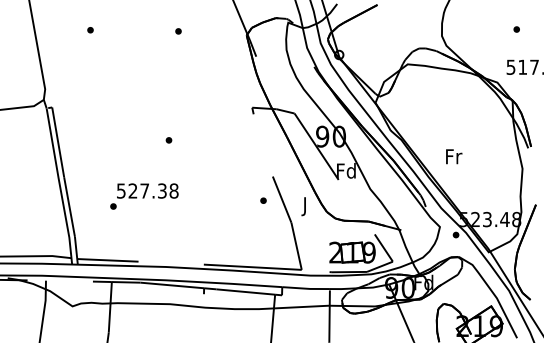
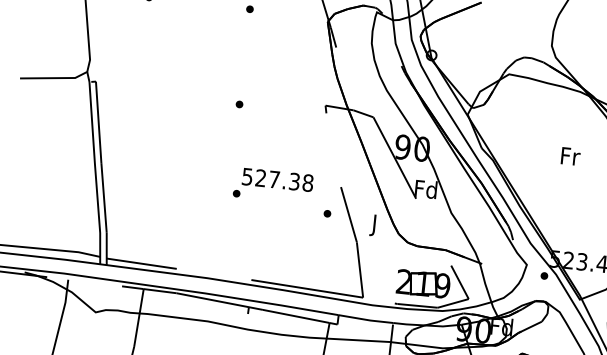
part: (168, 140) -> (238, 104), moved
text: (454, 156) -> (571, 156), moved
text: (144, 196) -> (273, 185), moved

